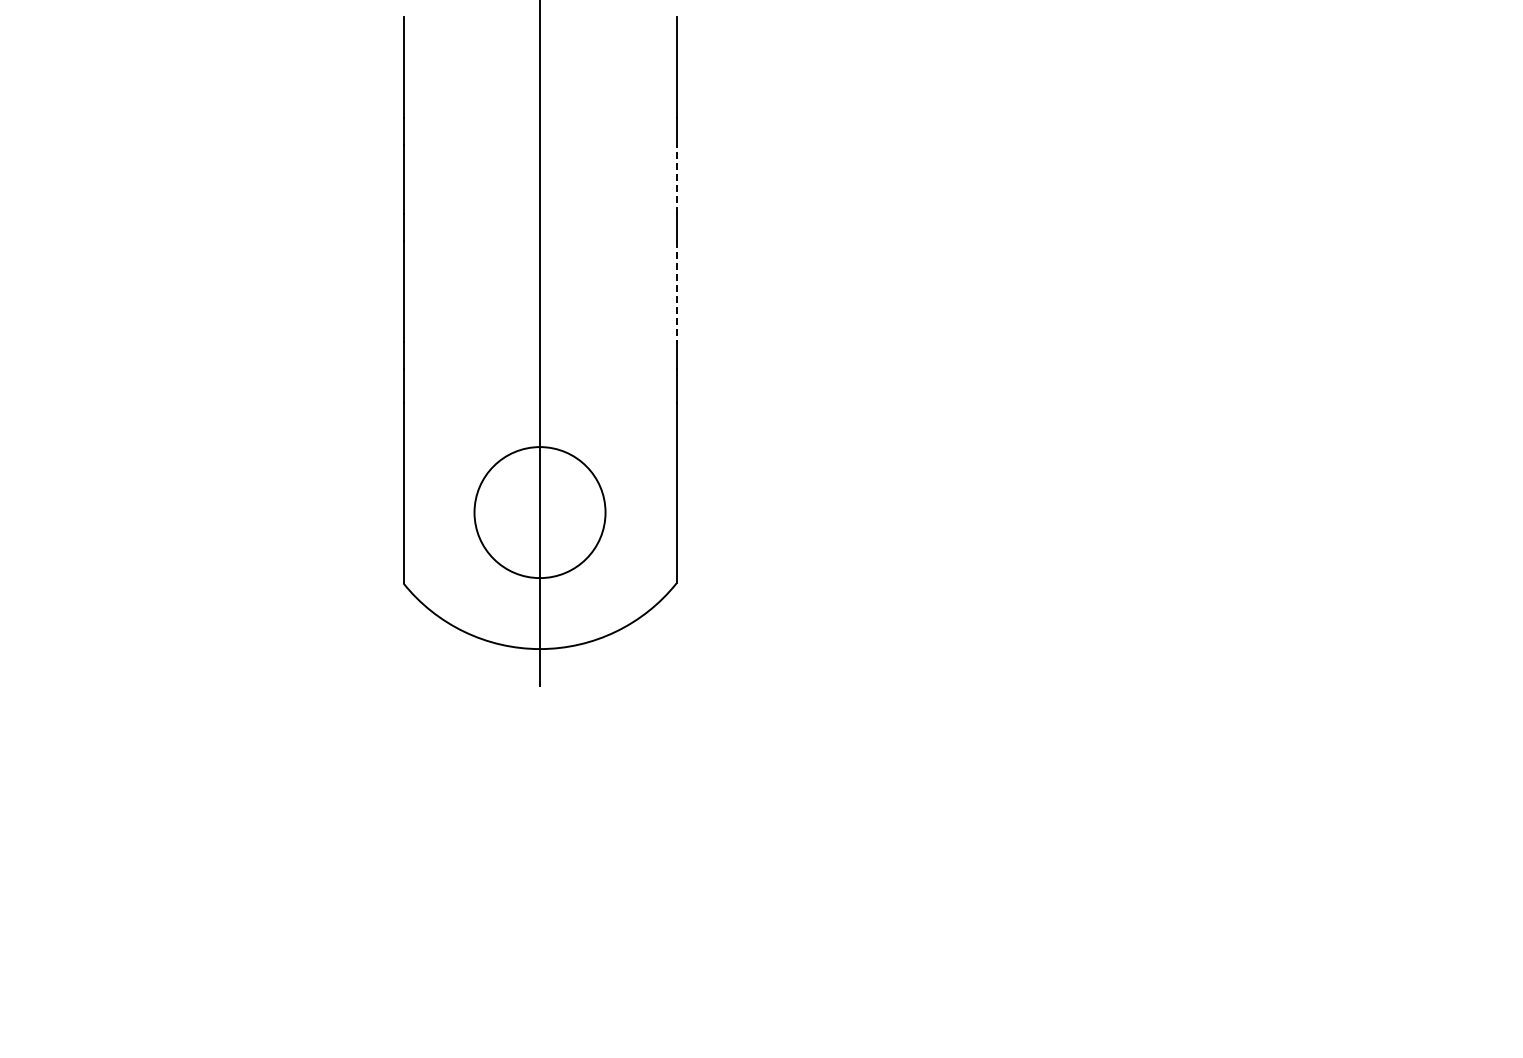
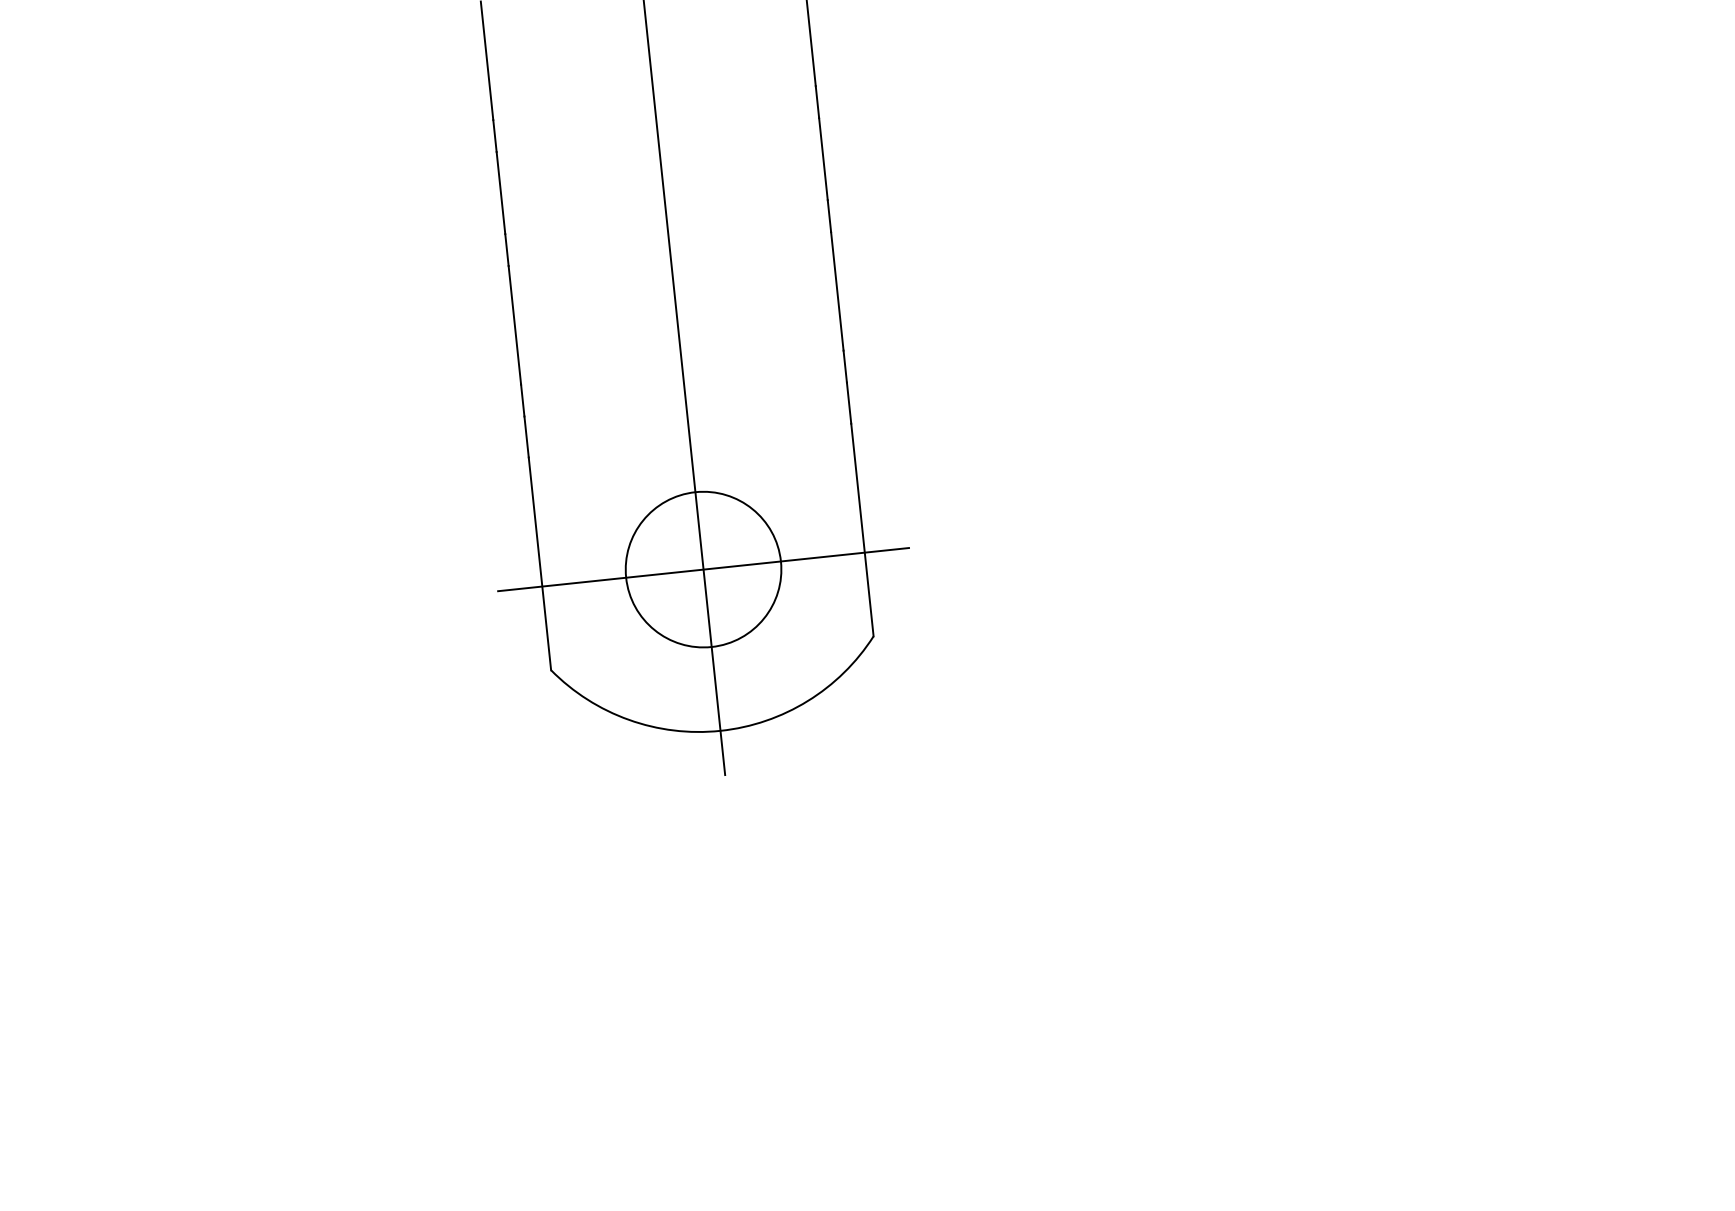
line: (676, 179) -> (823, 159), dashed -> solid
line: (676, 291) -> (837, 291), dashed -> solid
line: (539, 512) -> (702, 569), added

